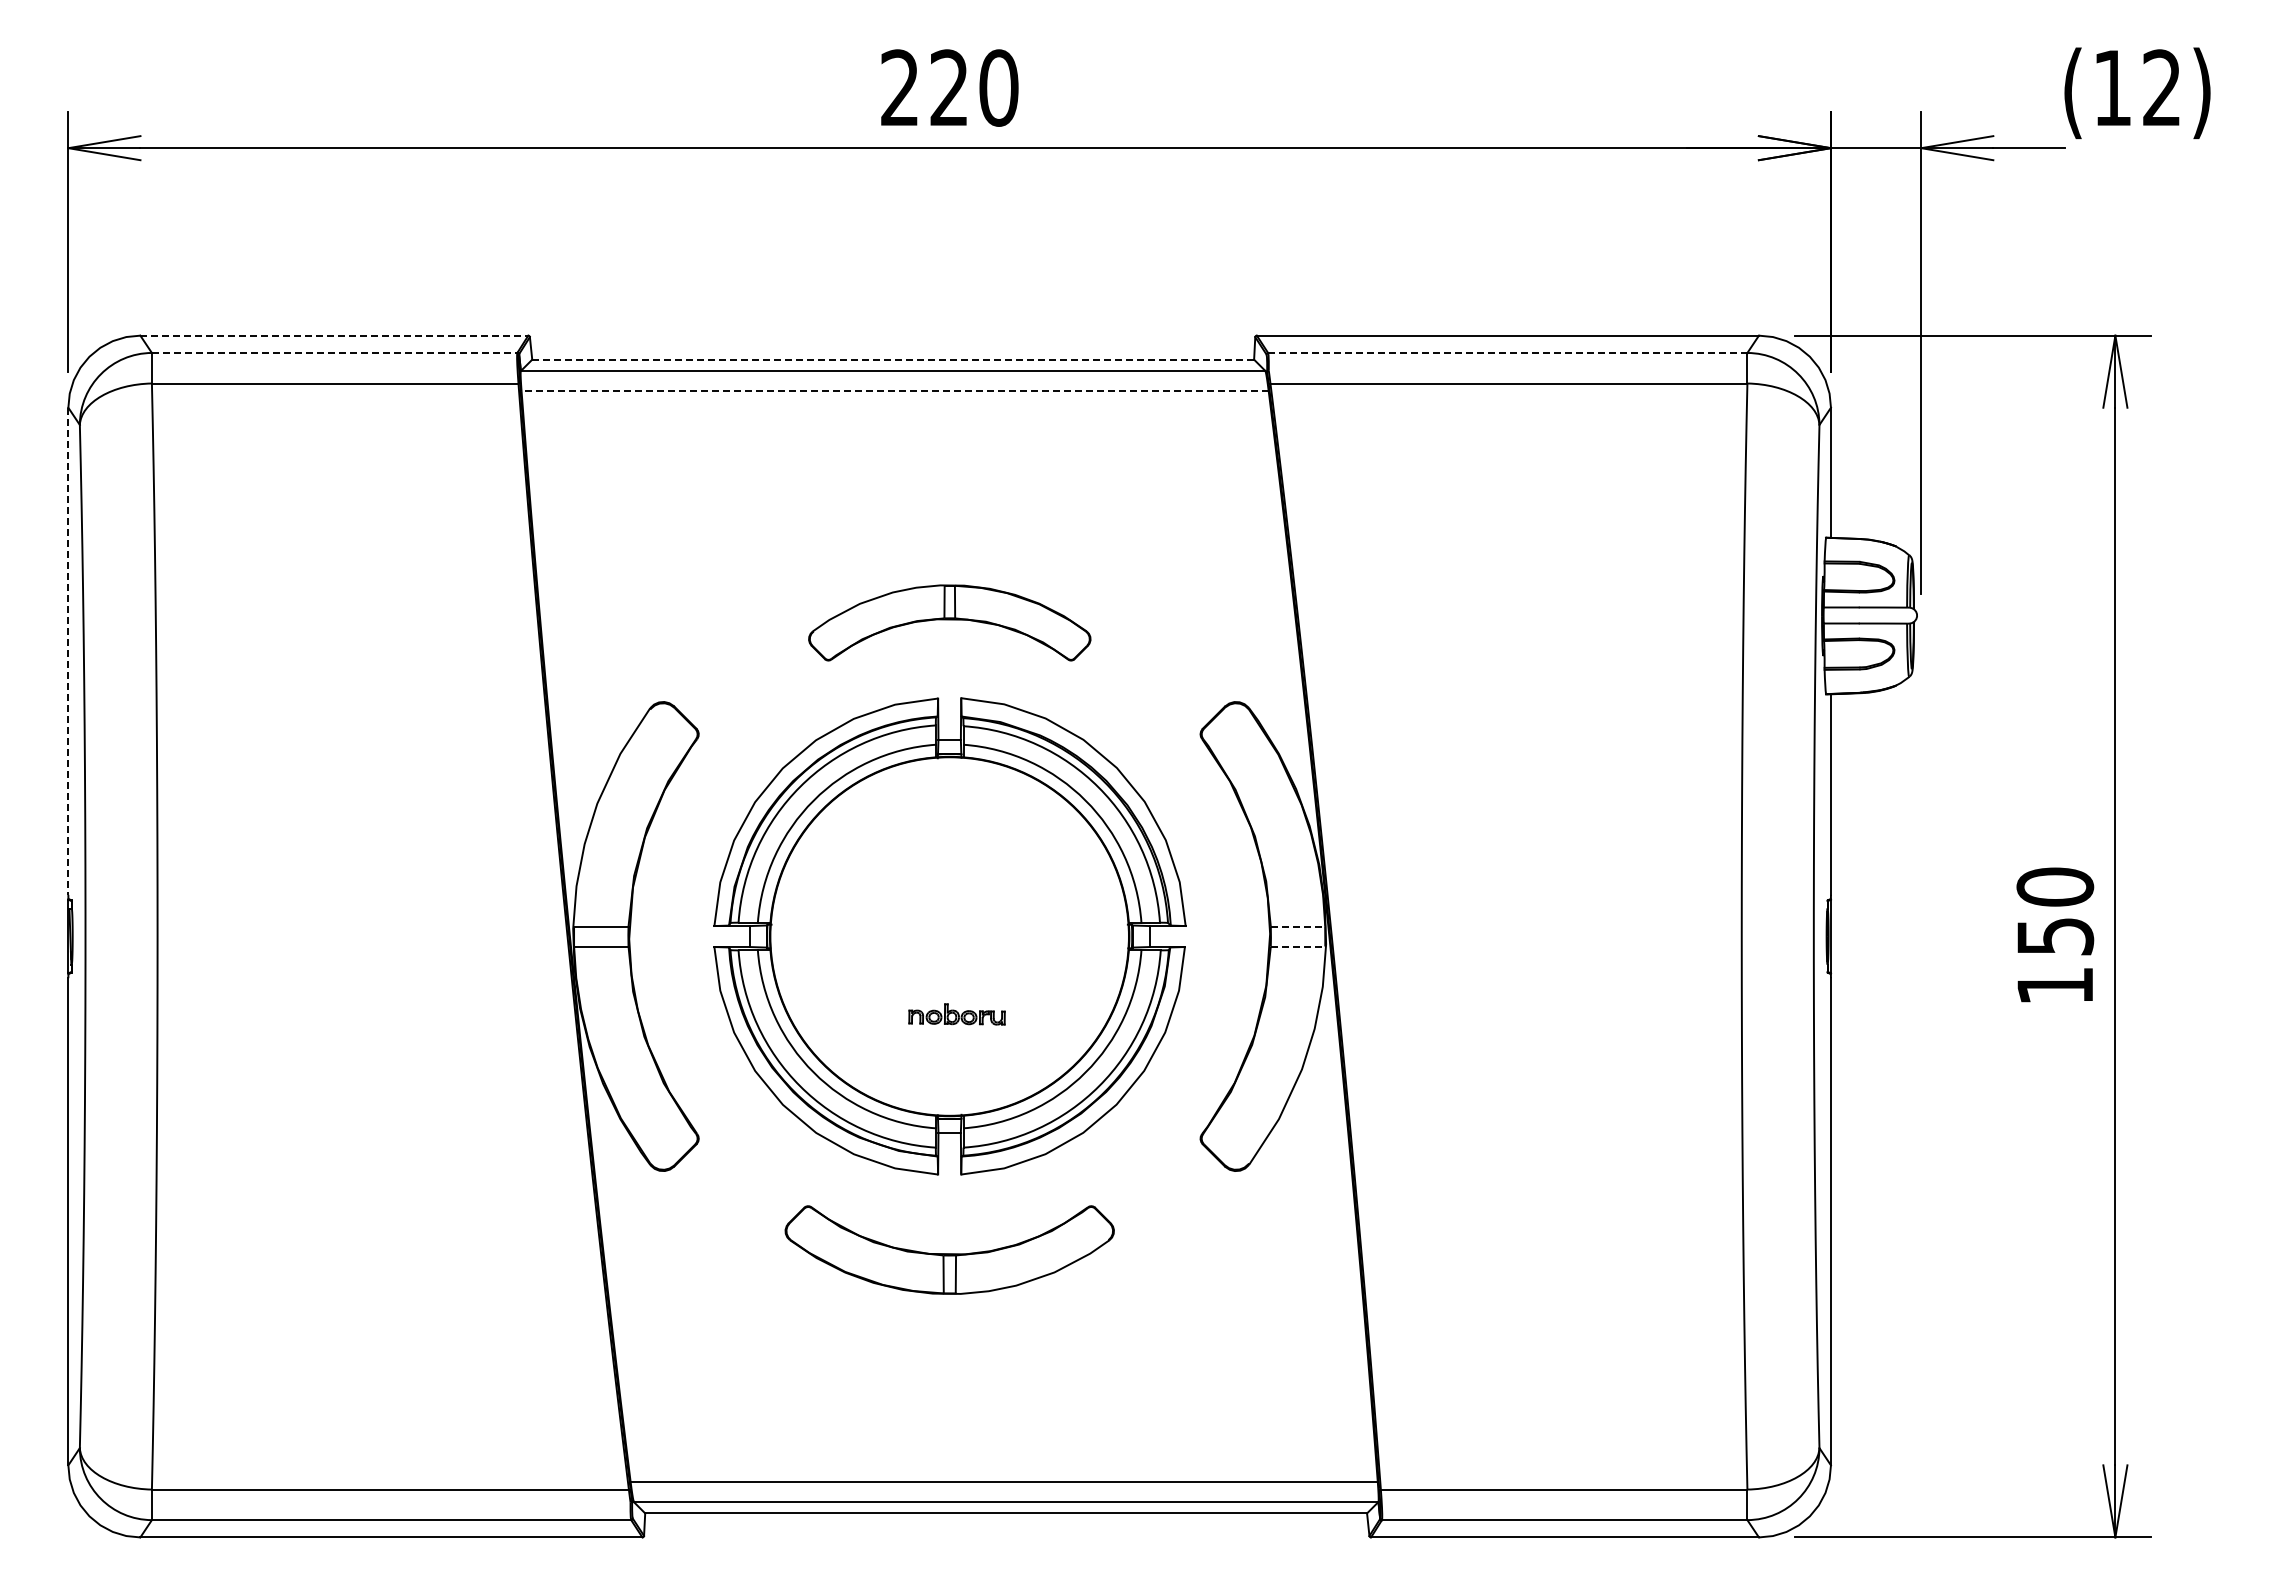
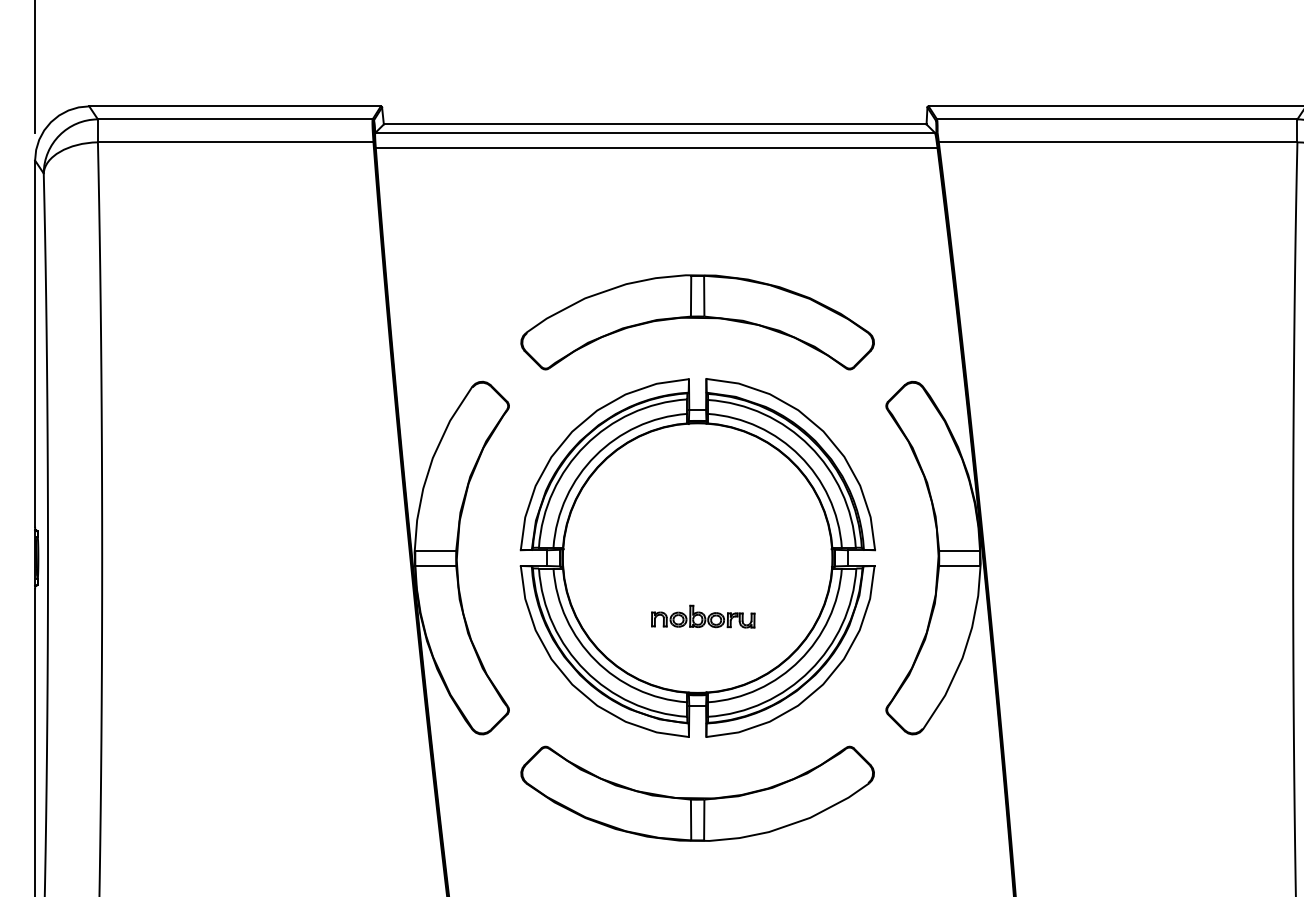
line: (334, 335) -> (235, 106), dashed -> solid
line: (334, 352) -> (235, 119), dashed -> solid
line: (1507, 352) -> (1117, 119), dashed -> solid
line: (893, 359) -> (655, 124), dashed -> solid
line: (895, 391) -> (656, 148), dashed -> solid
part: (949, 622) -> (697, 322), size x1.67
line: (68, 651) -> (35, 343), dashed -> solid
line: (1298, 926) -> (959, 550), dashed -> solid
line: (1298, 946) -> (959, 565), dashed -> solid
part: (956, 1014) -> (702, 616), size x1.43
part: (949, 1249) -> (697, 793), size x1.43

